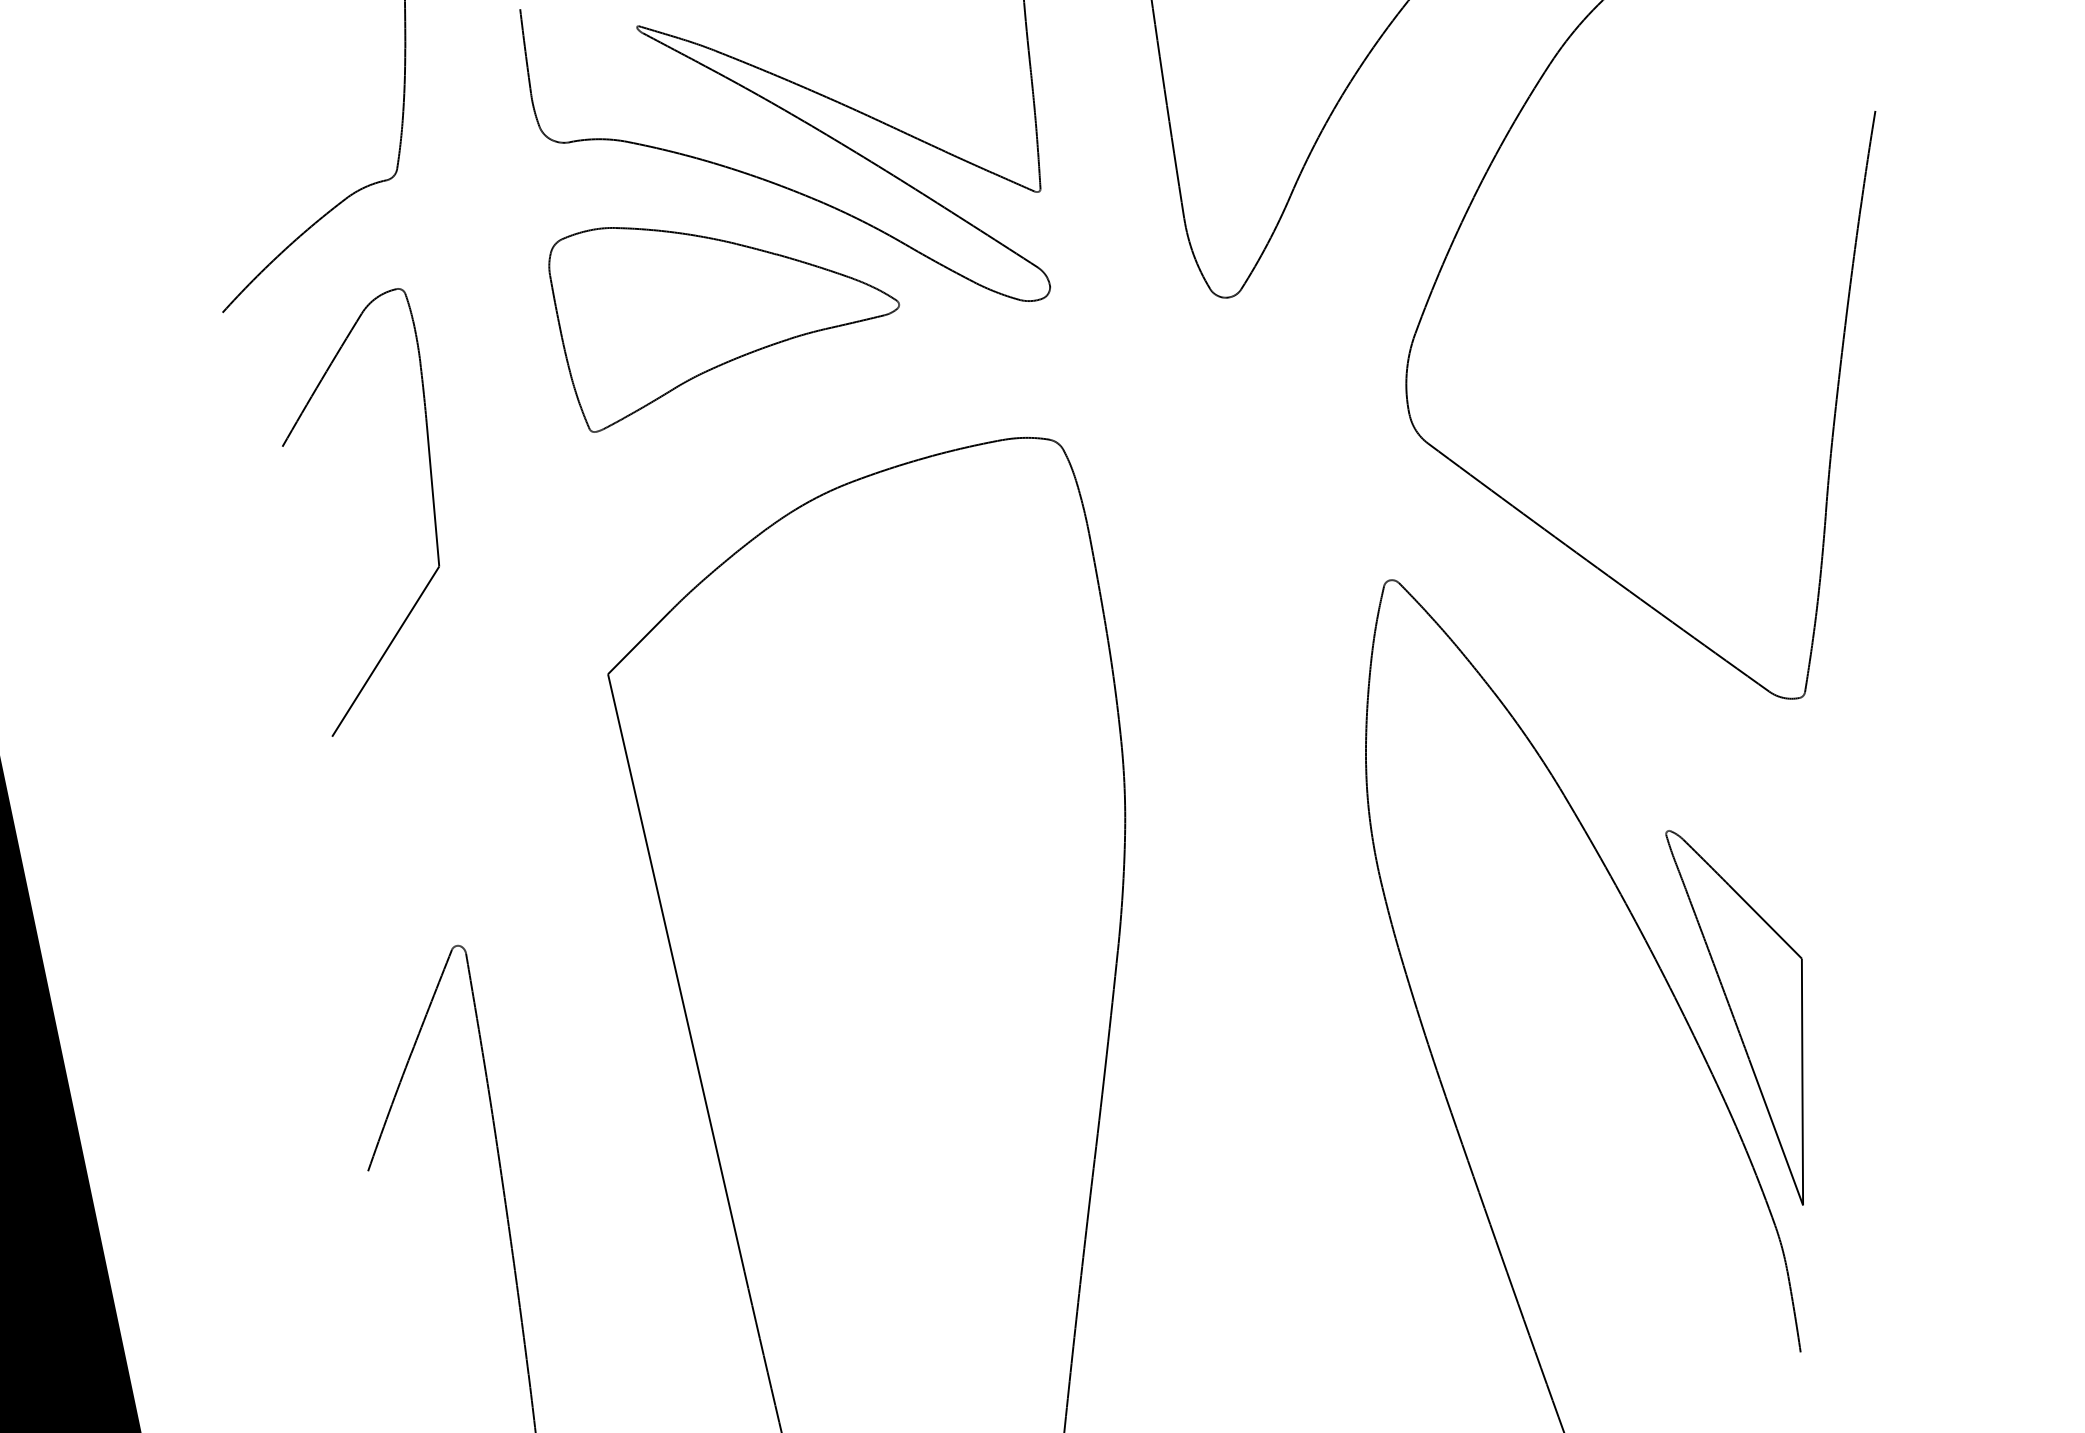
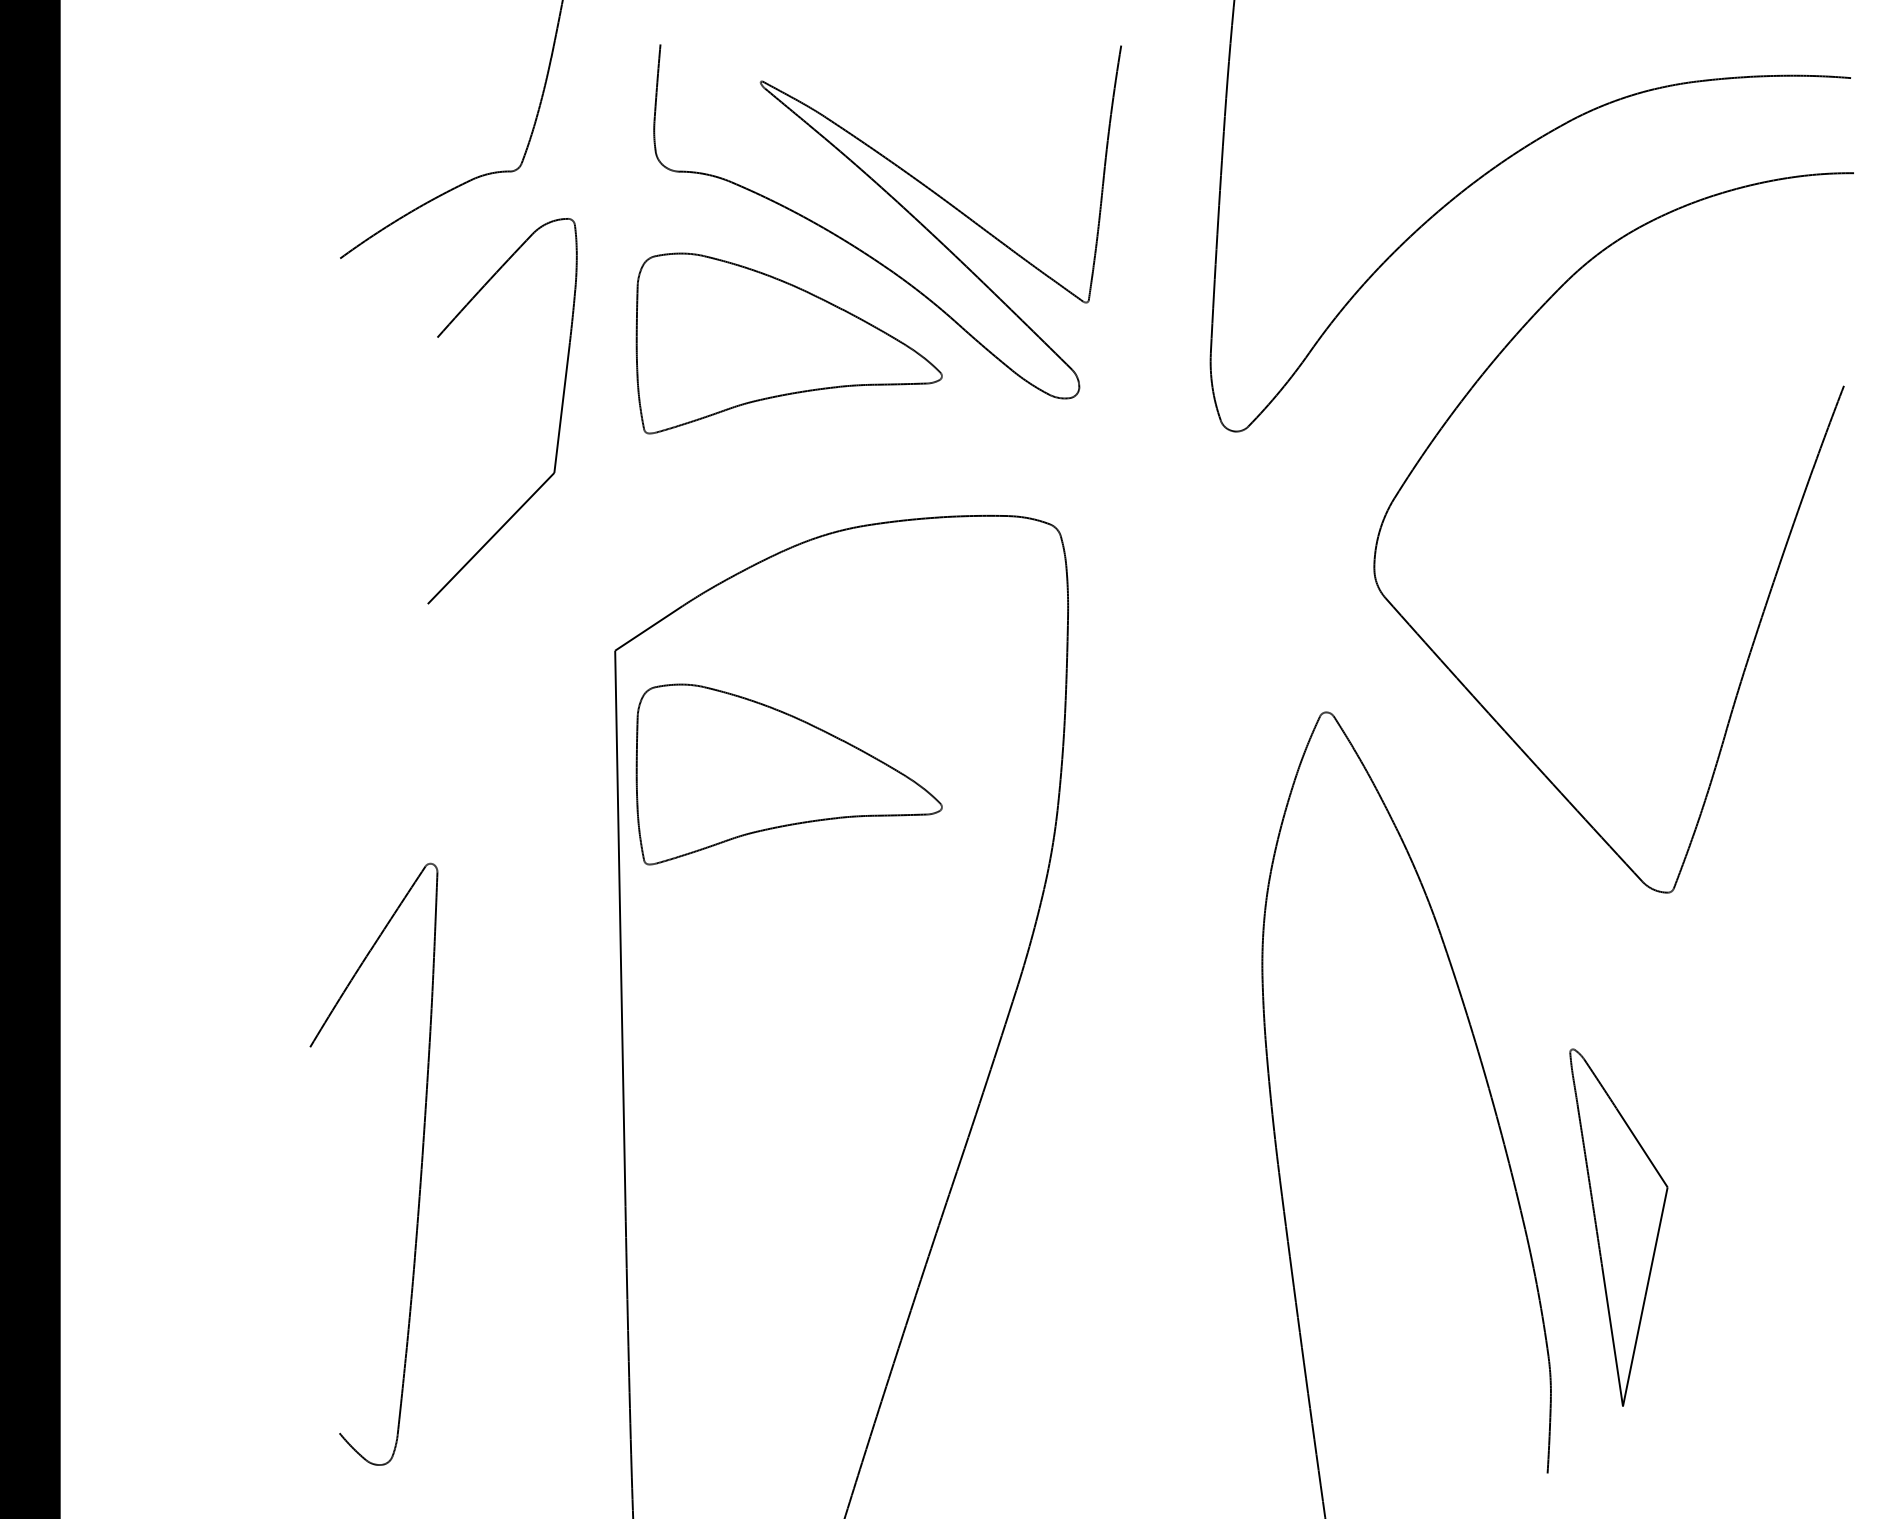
part: (432, 507) -> (559, 419), moved
part: (823, 768) -> (788, 774), added
part: (1757, 1013) -> (1618, 1227), moved

